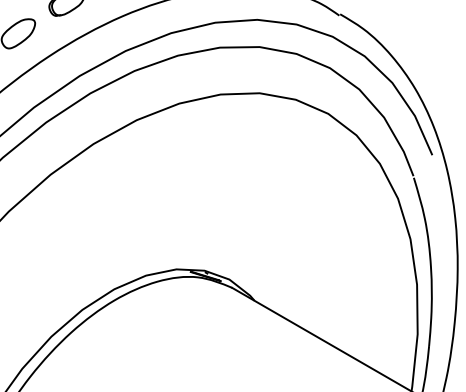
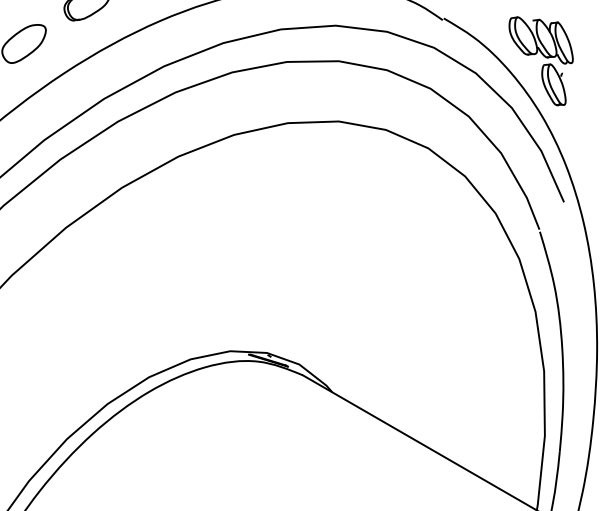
part: (414, 46) -> (540, 60), added

